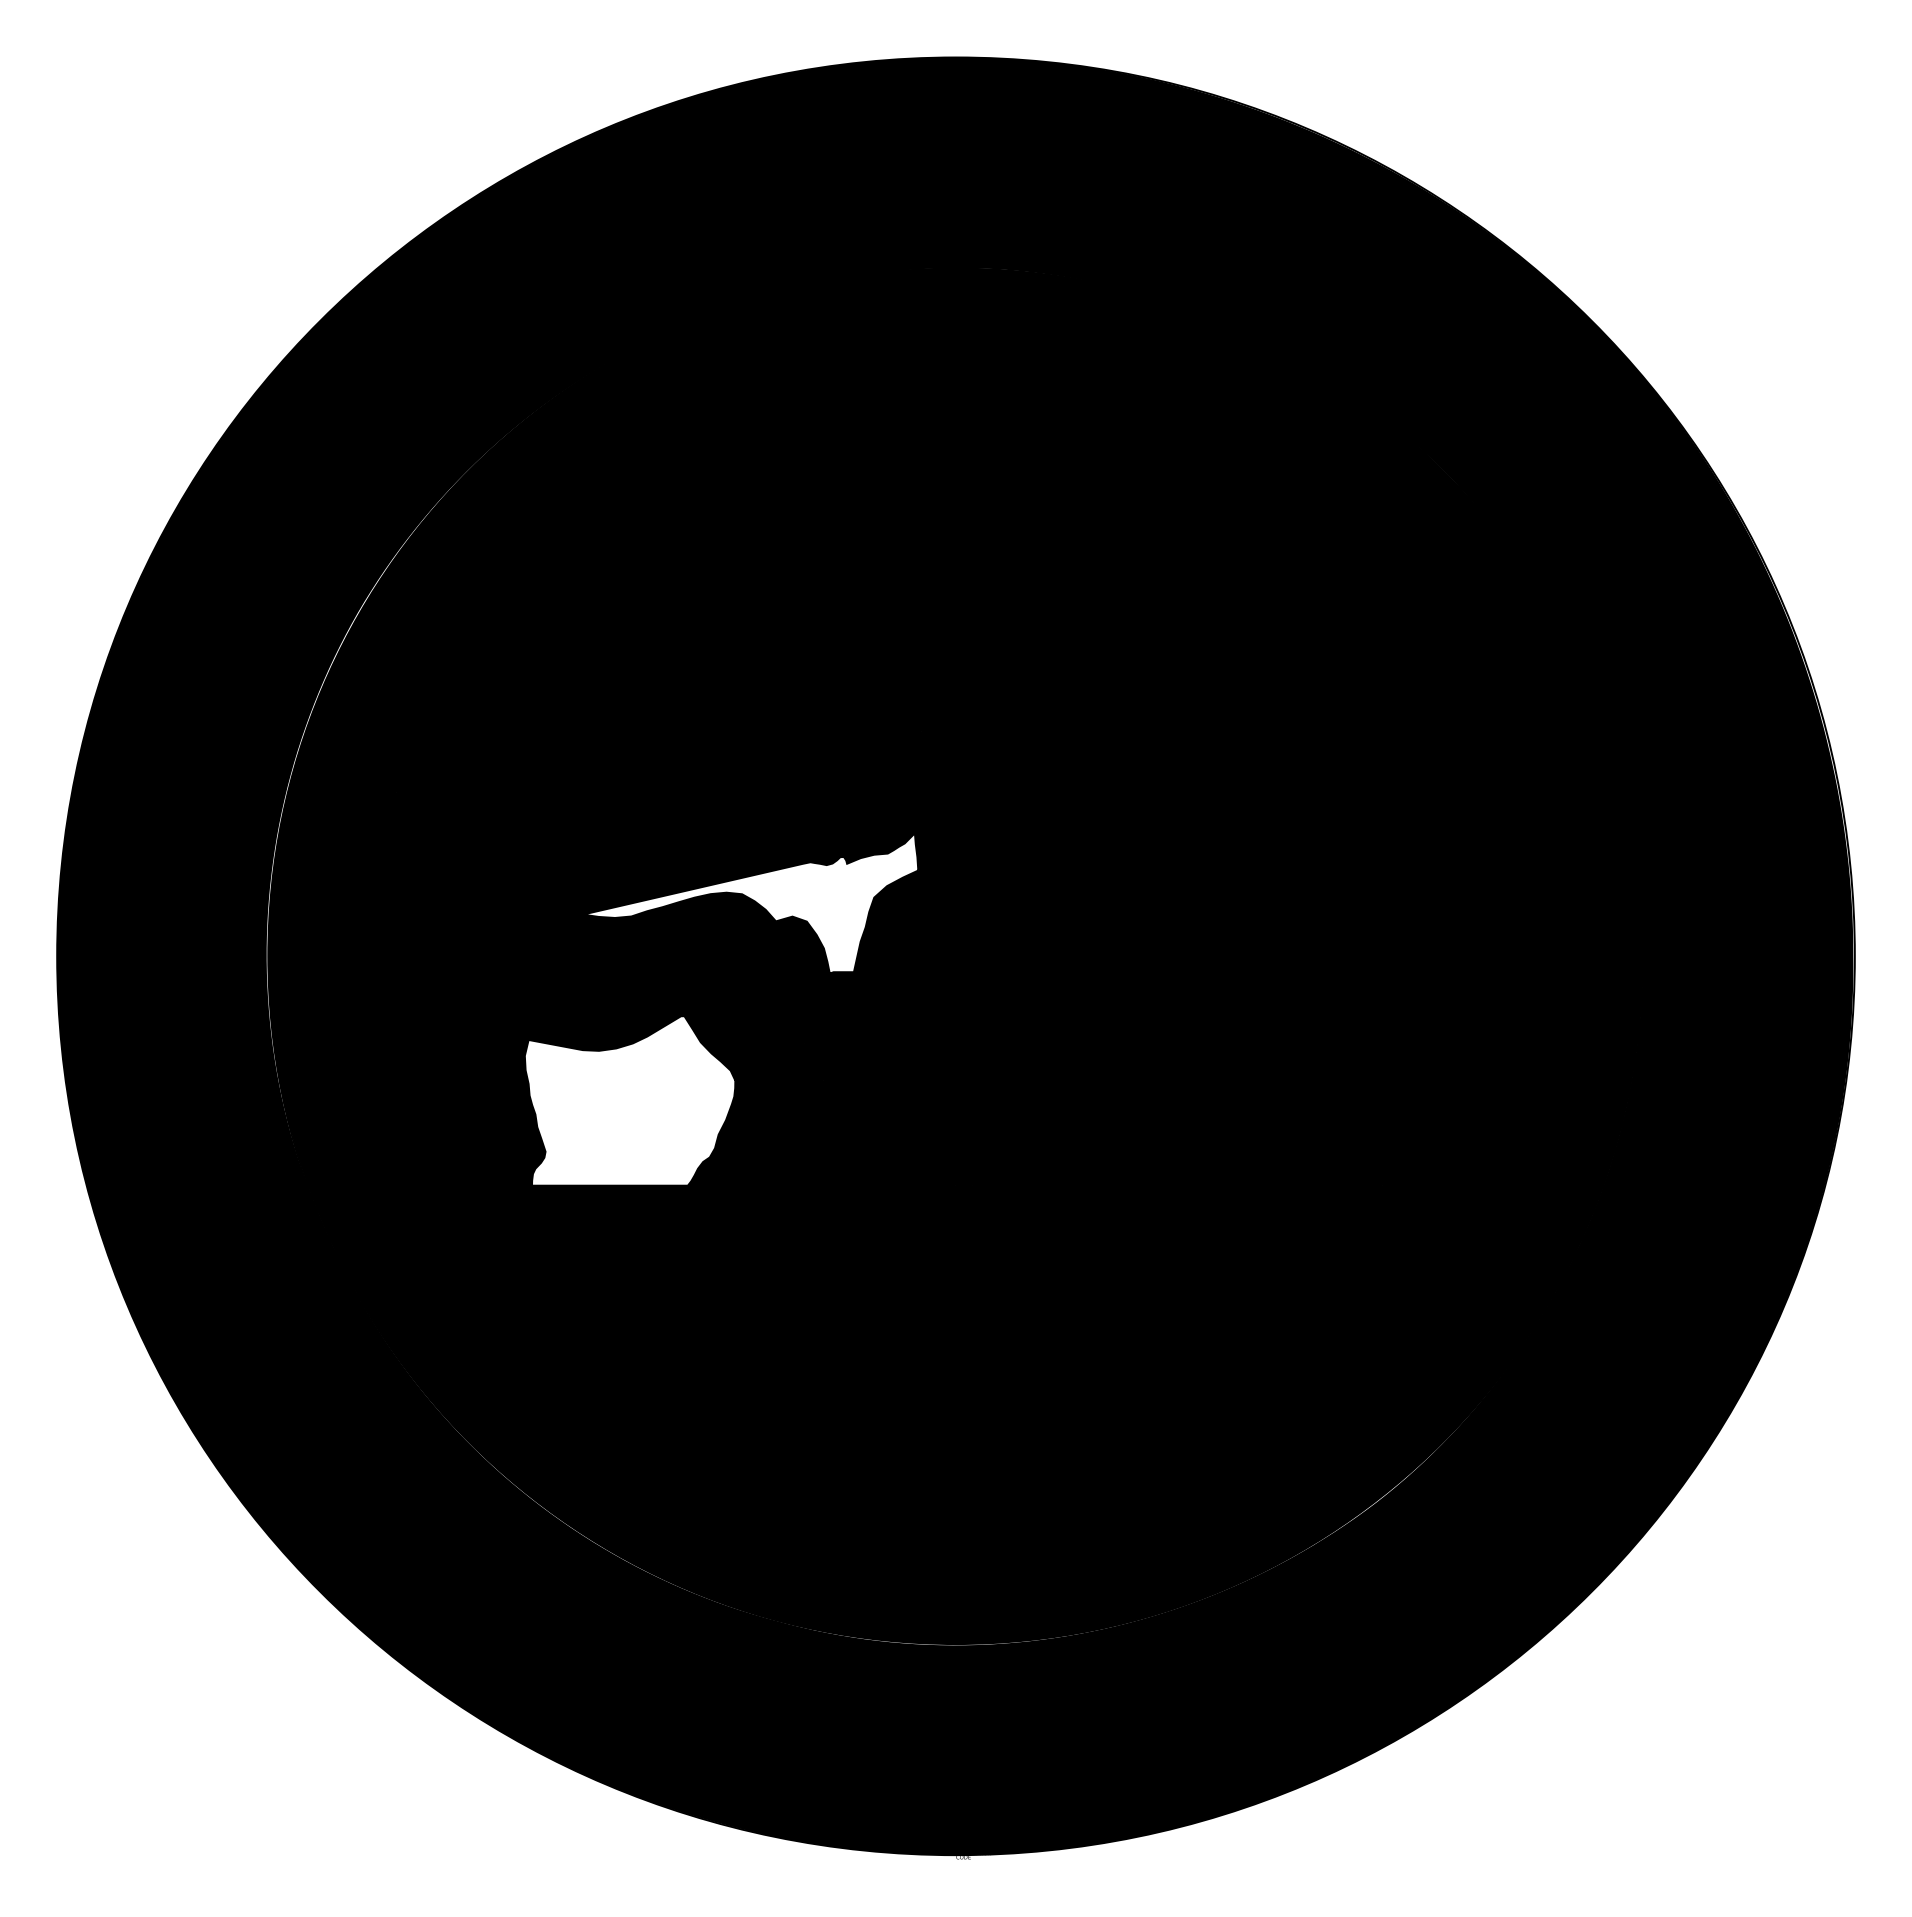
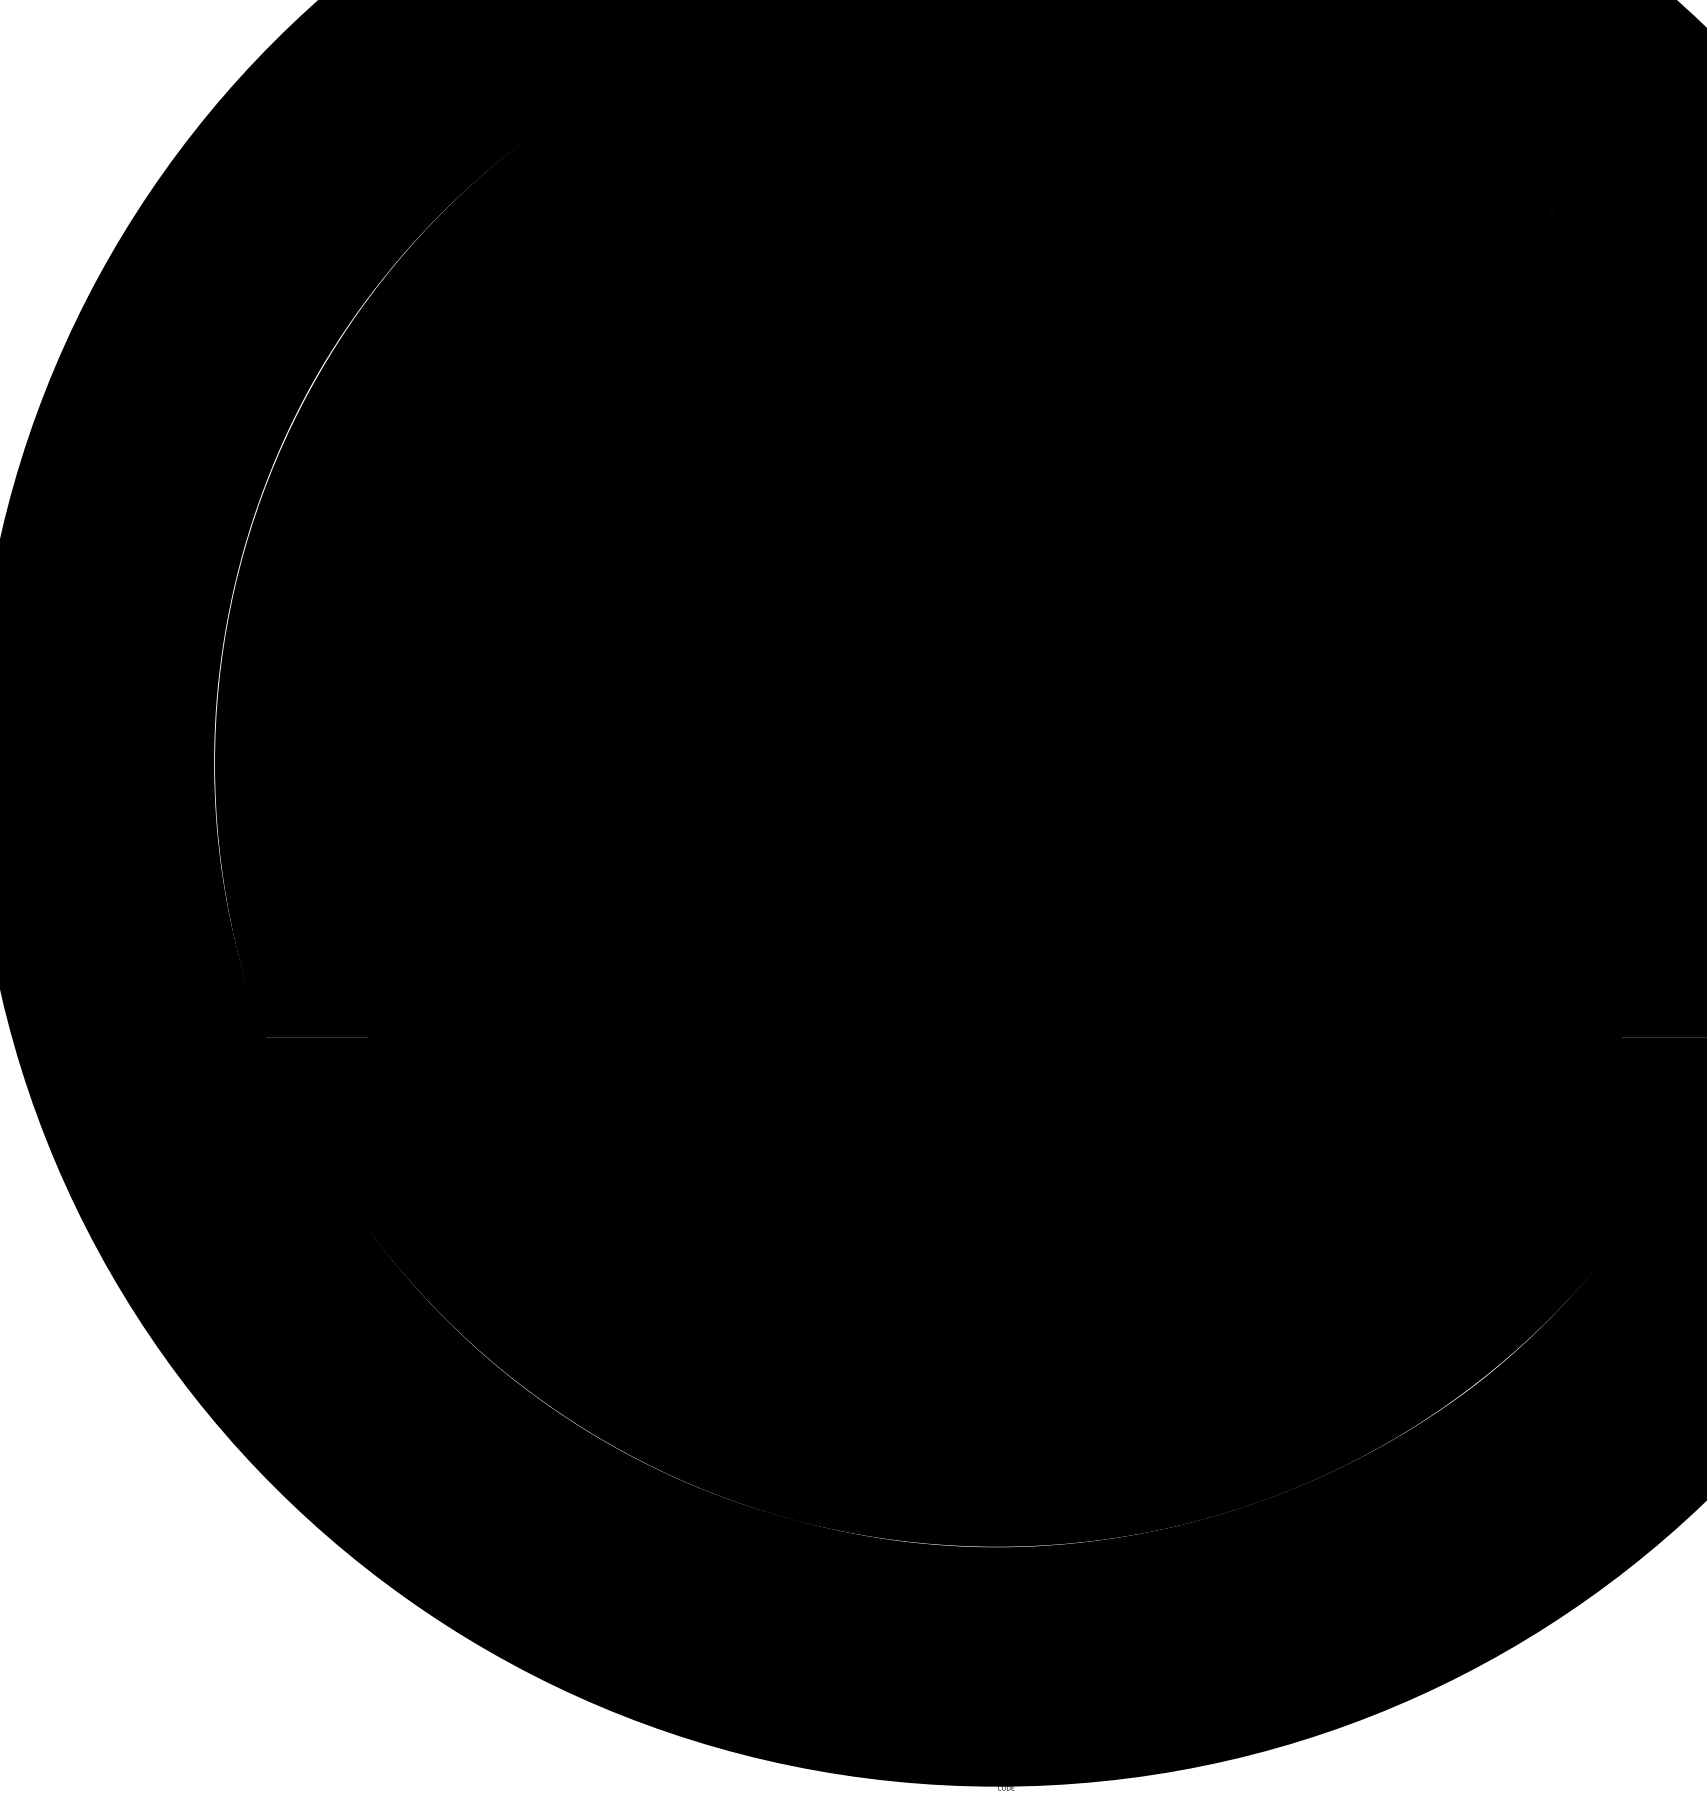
fill: (750, 904) -> (764, 705), added
fill: (629, 1100) -> (626, 928), added

